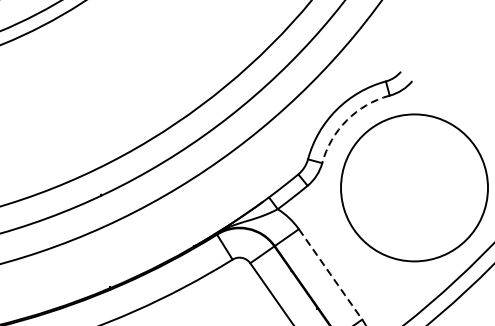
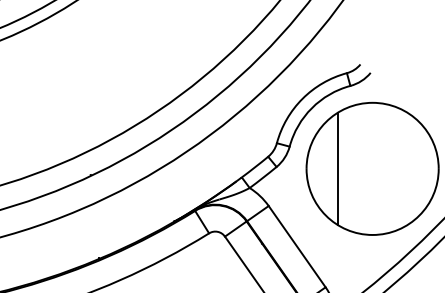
arc: (346, 120) -> (311, 108), dashed -> solid
line: (375, 187) -> (337, 168), added
line: (330, 274) -> (297, 246), dashed -> solid

